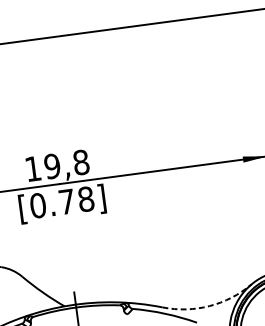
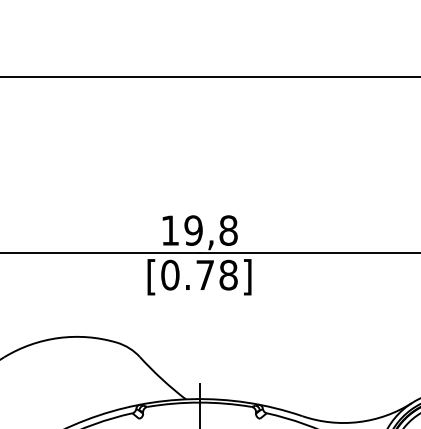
arc: (209, 306) -> (358, 422), dashed -> solid

